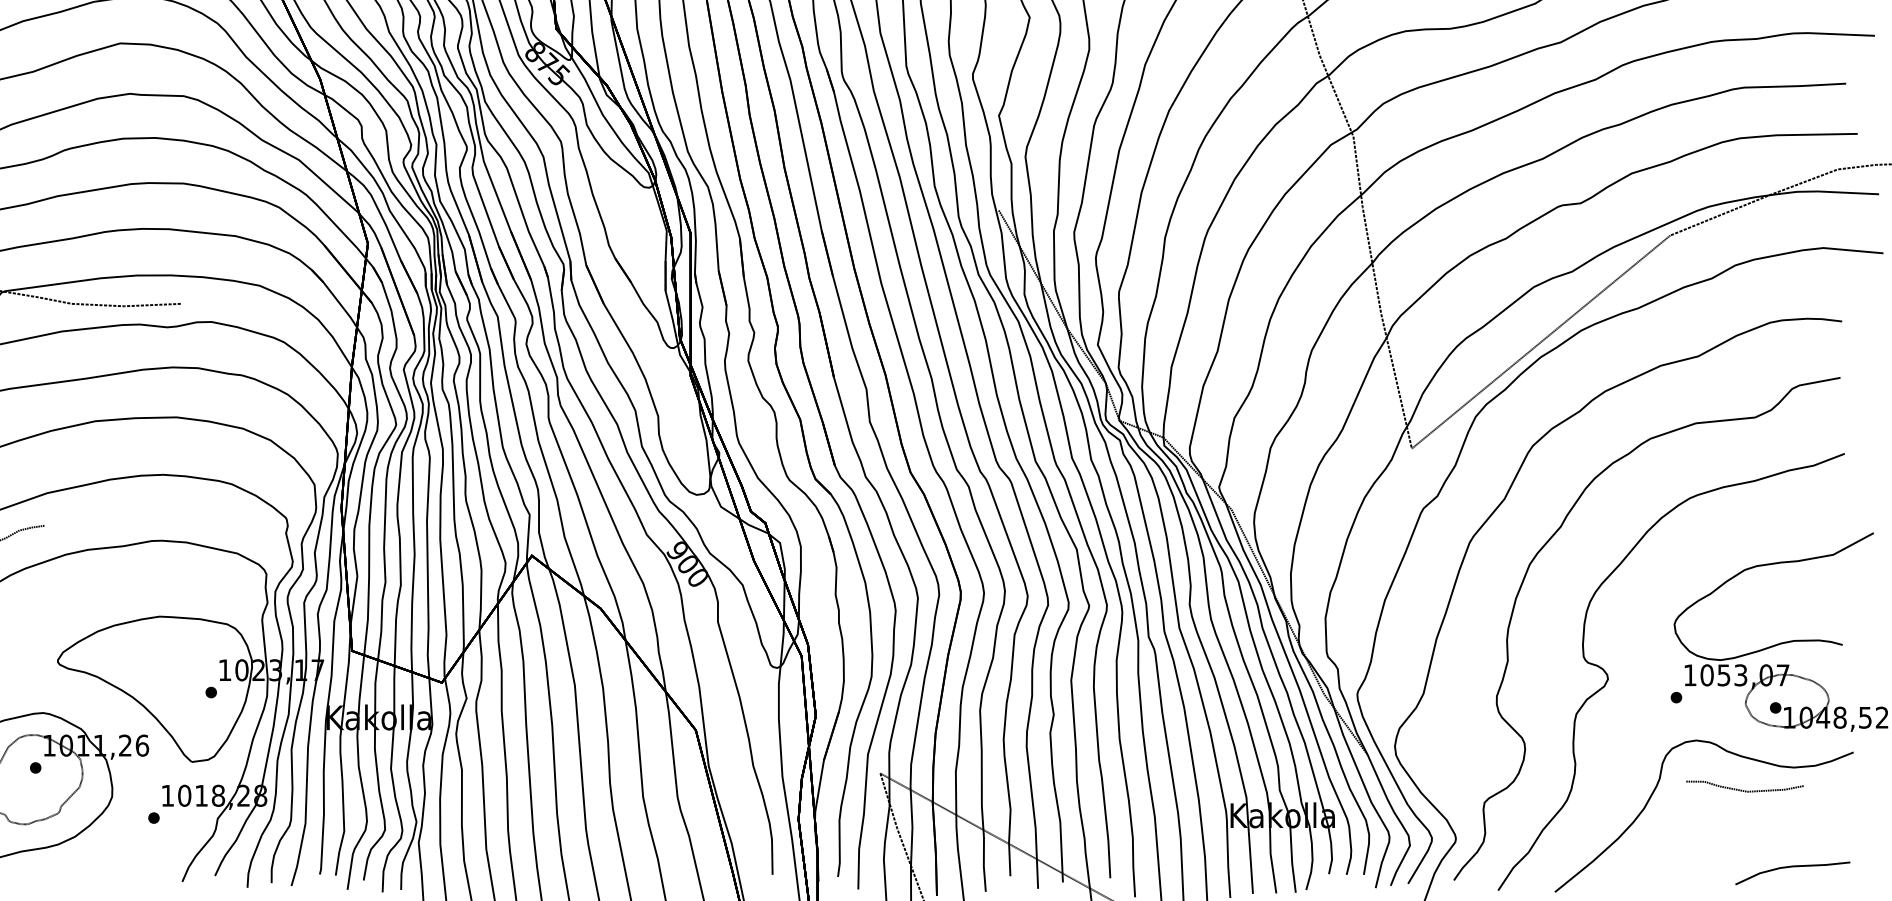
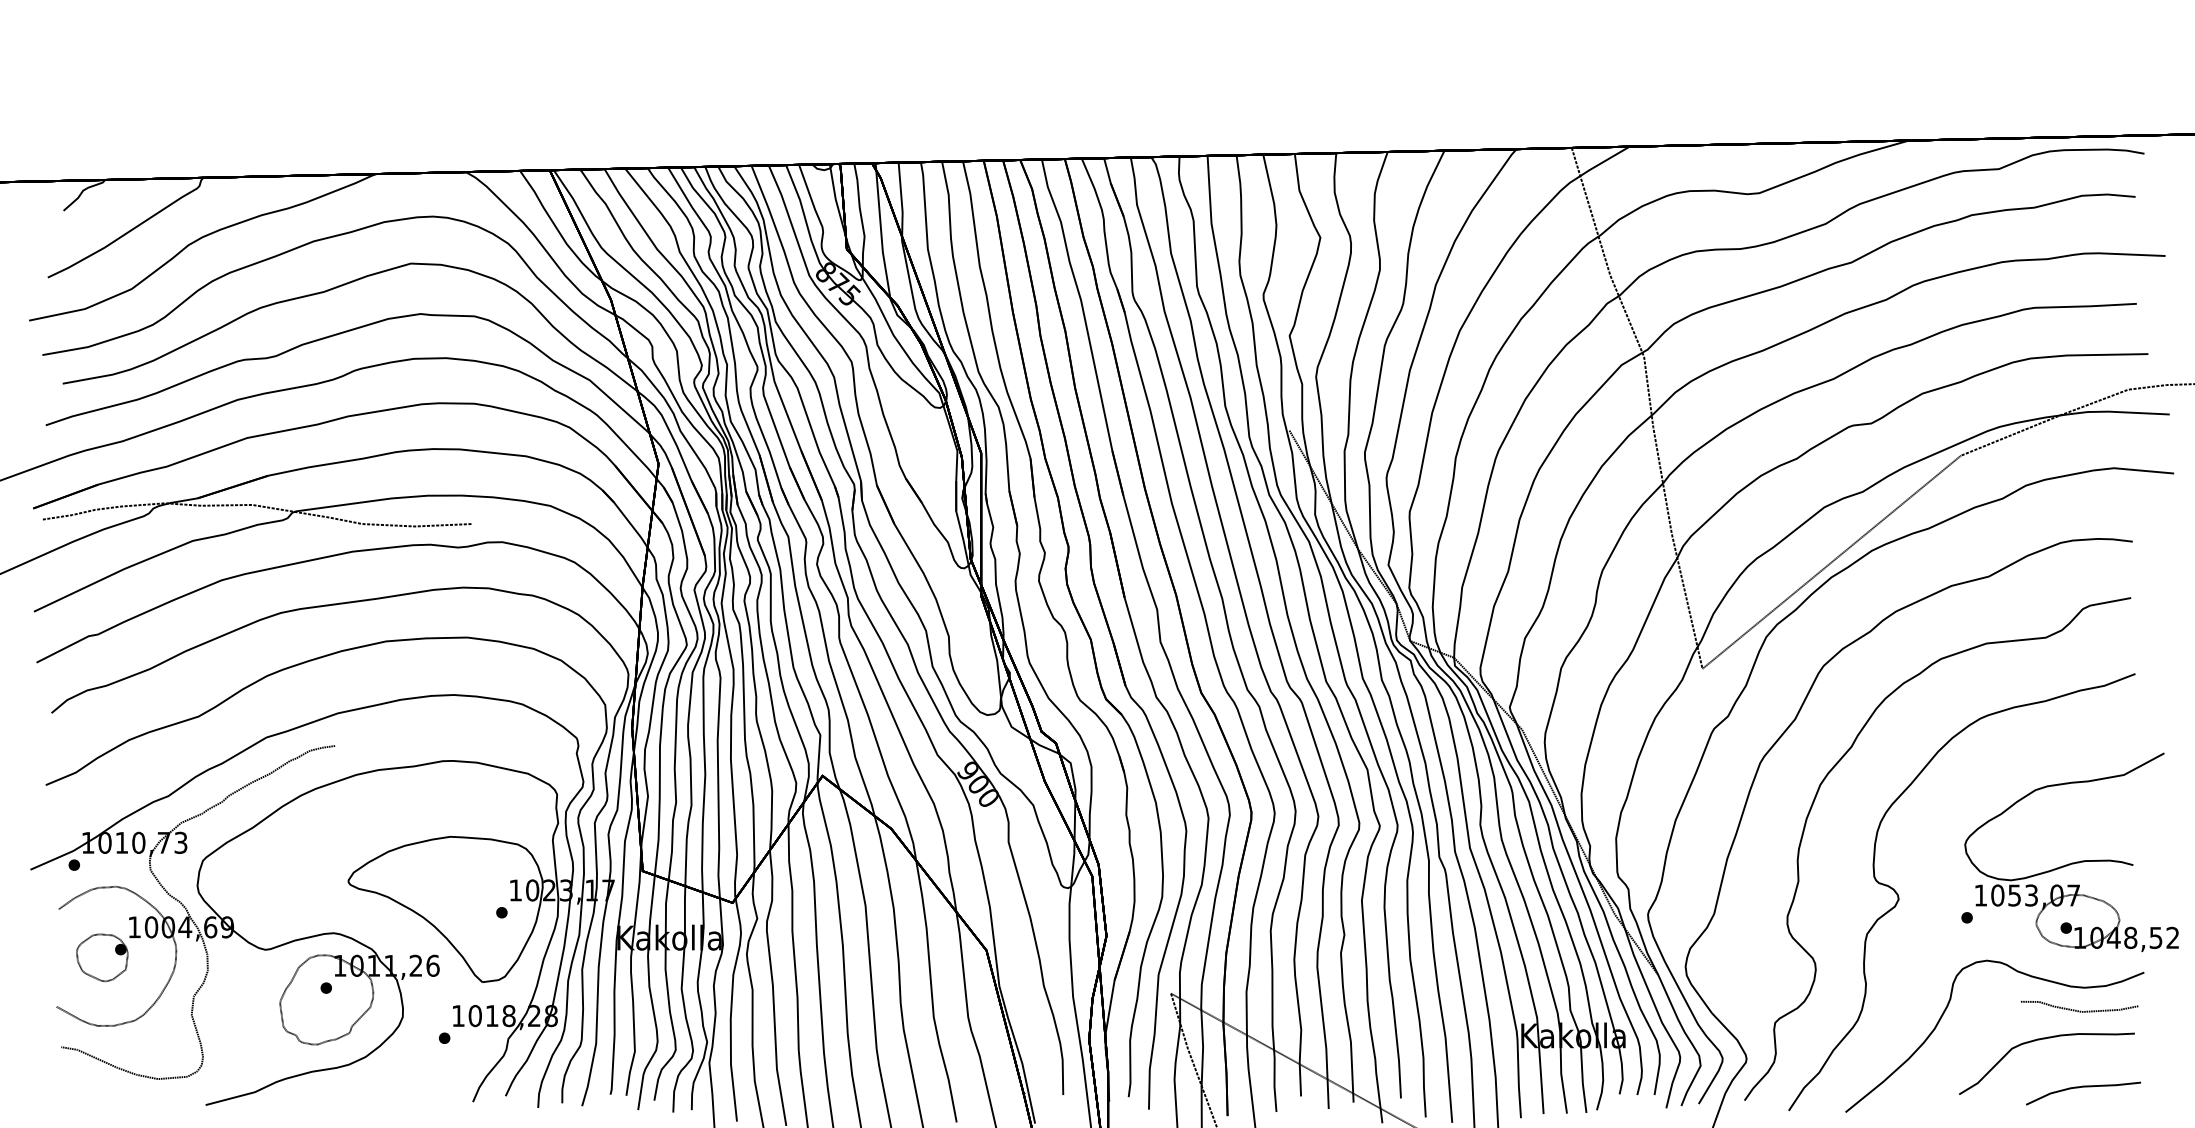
curve: (1743, 790) -> (2078, 1010), moved
curve: (1754, 819) -> (2045, 1039), added

